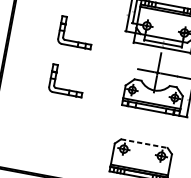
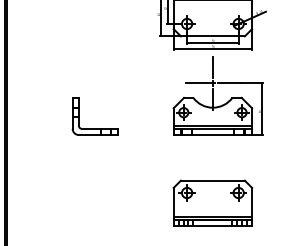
part: (74, 41) -> (94, 62), removed
line: (144, 143) -> (212, 180), dashed -> solid

